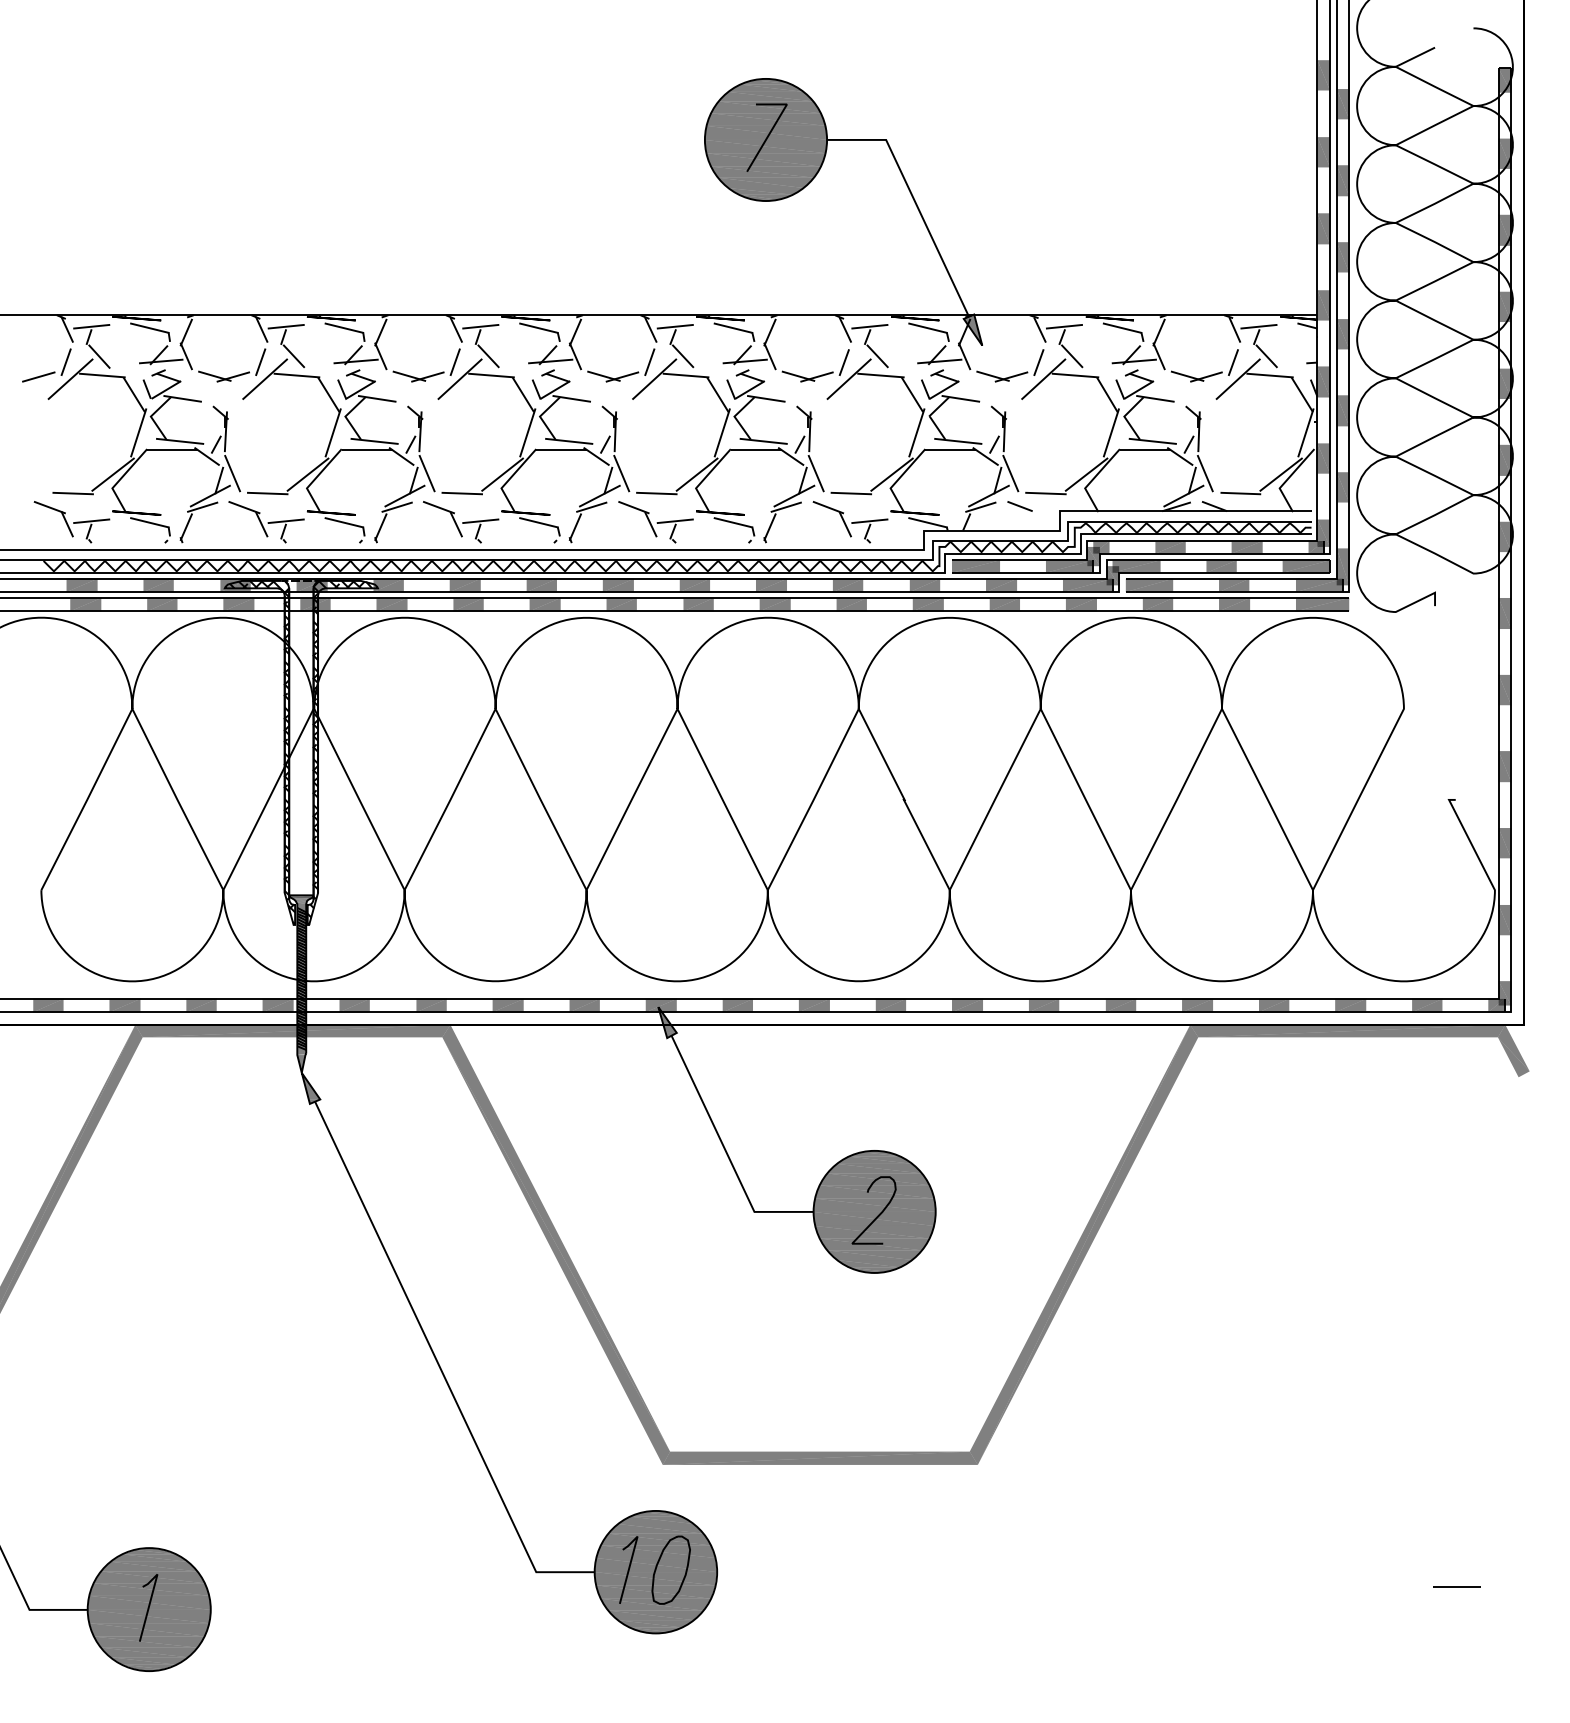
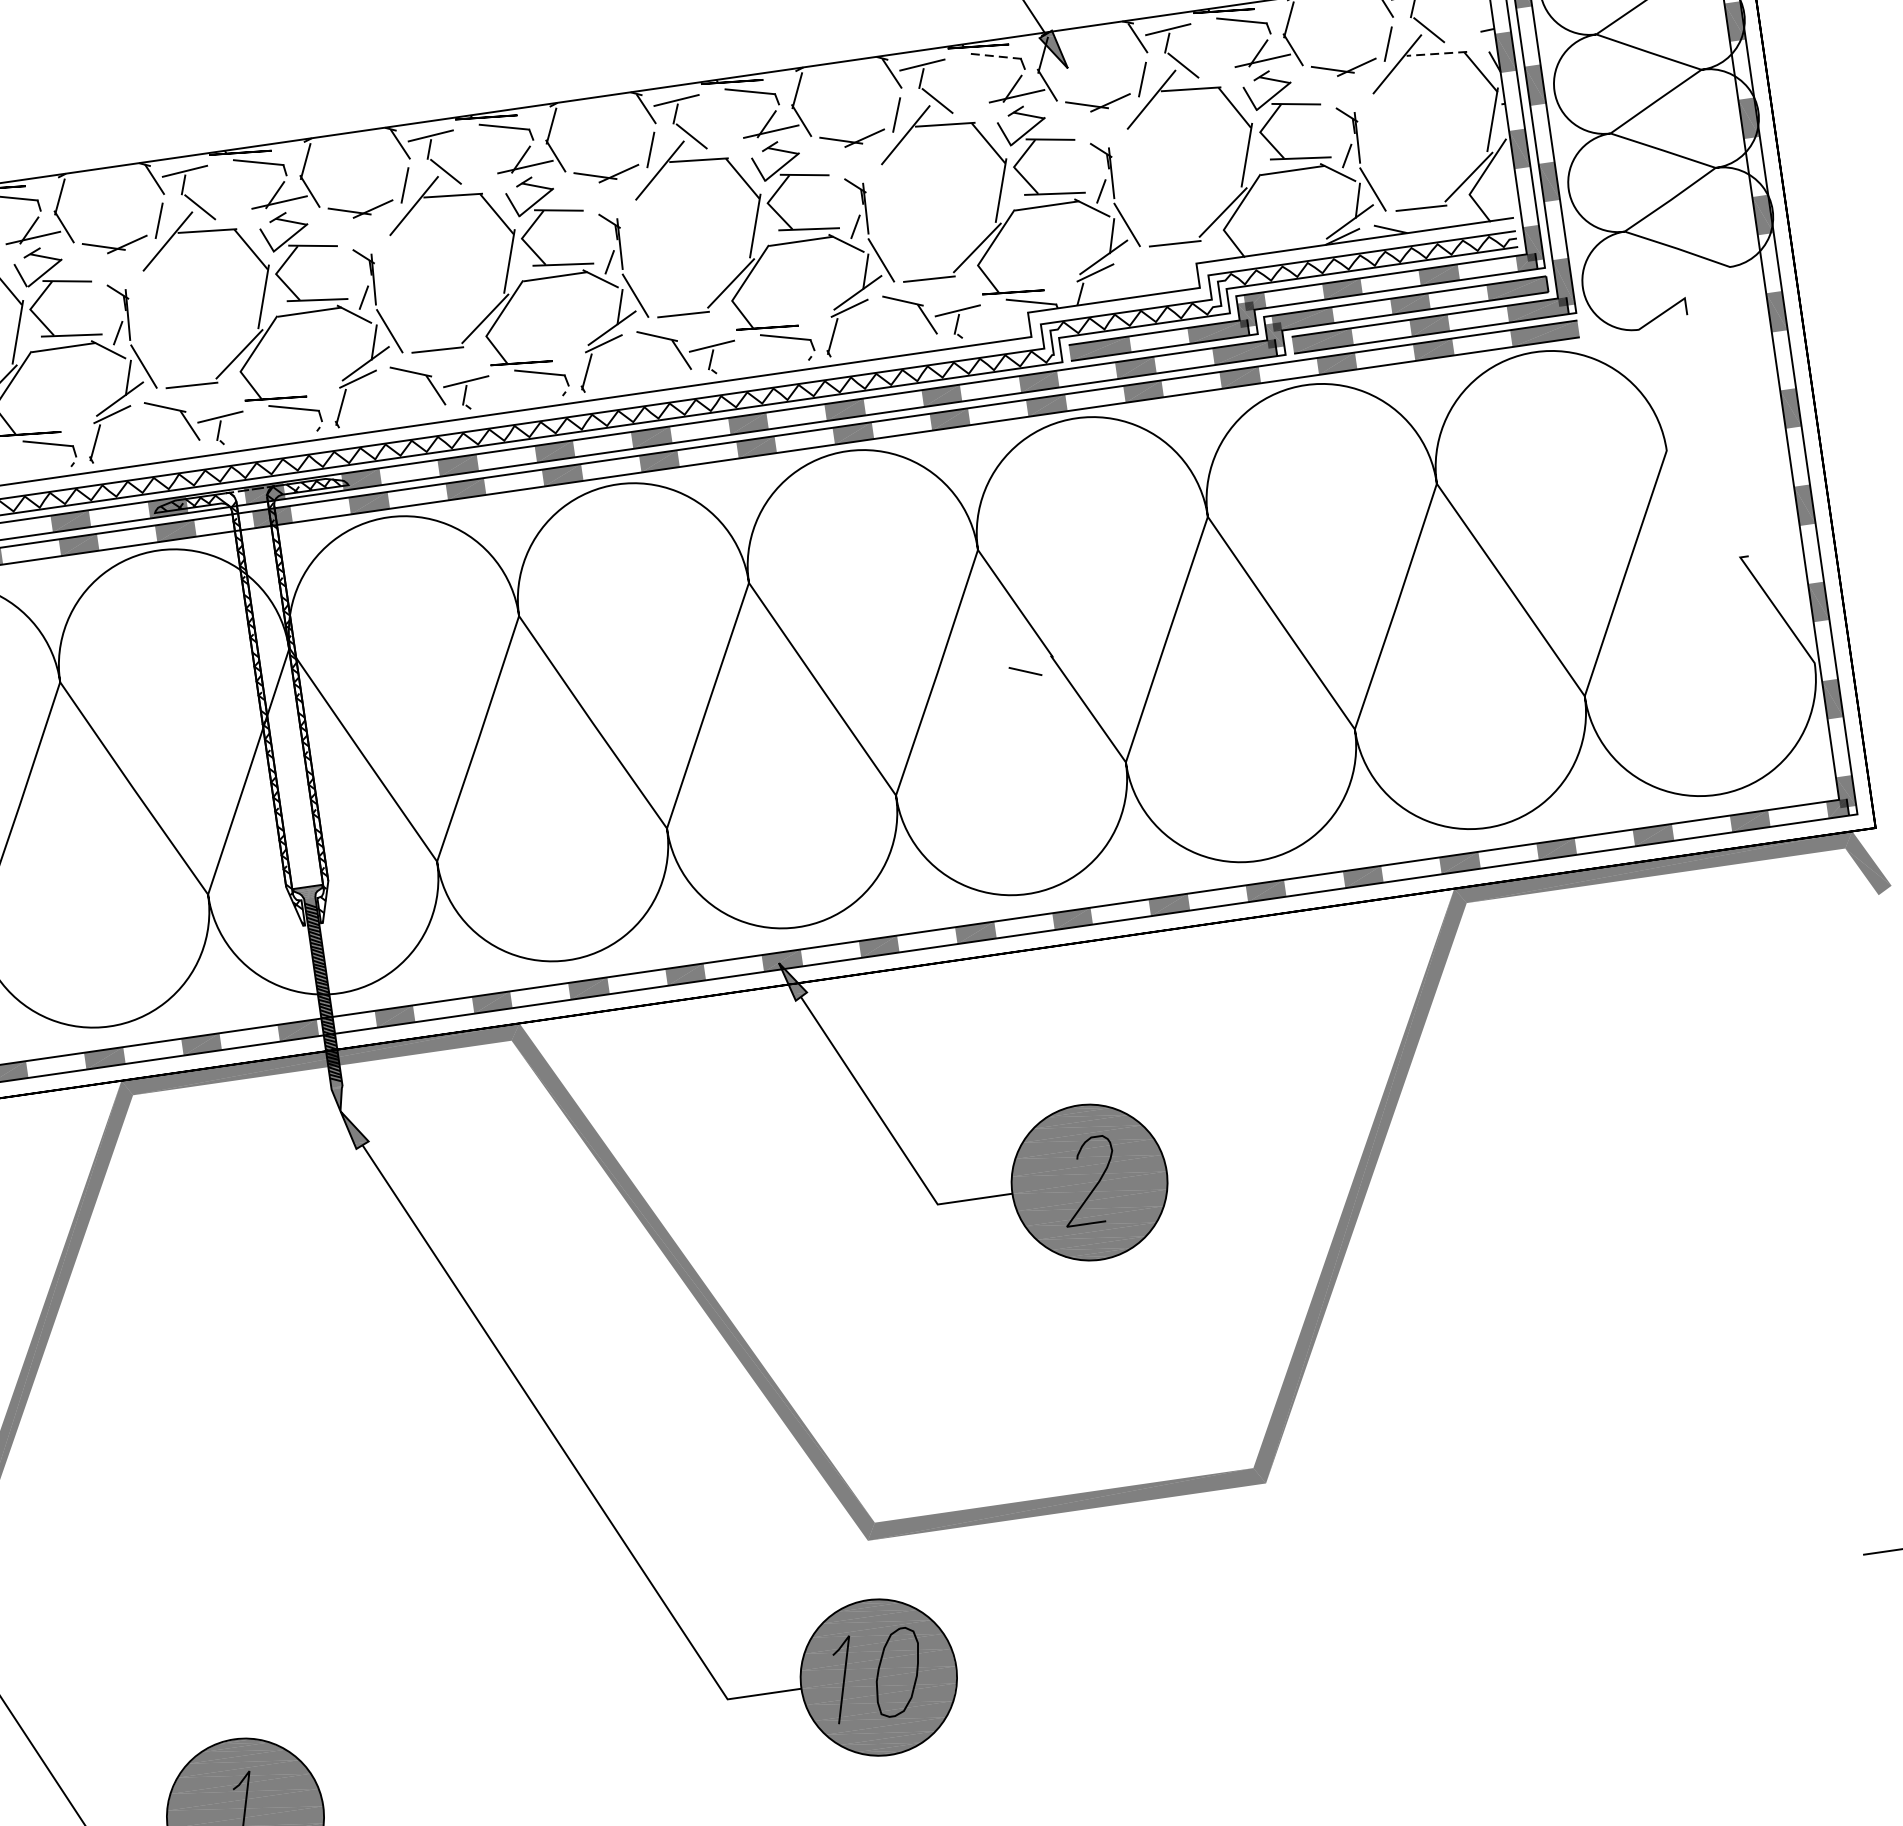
line: (927, 328) -> (995, 56), solid -> dashed
line: (1270, 375) -> (1437, 53), solid -> dashed
line: (1019, 506) -> (1024, 671), moved

